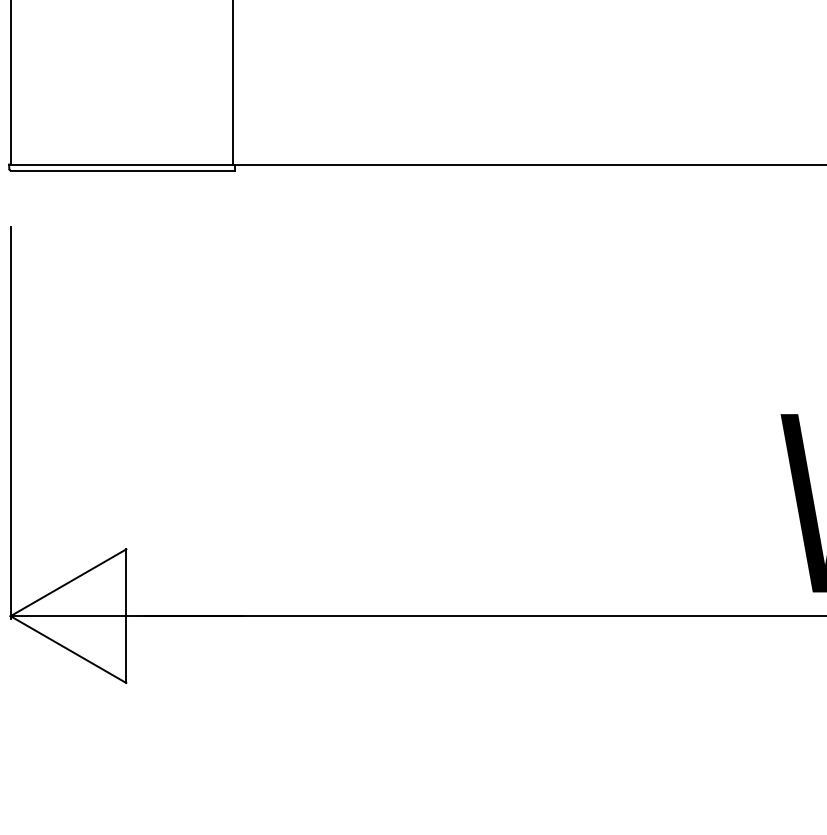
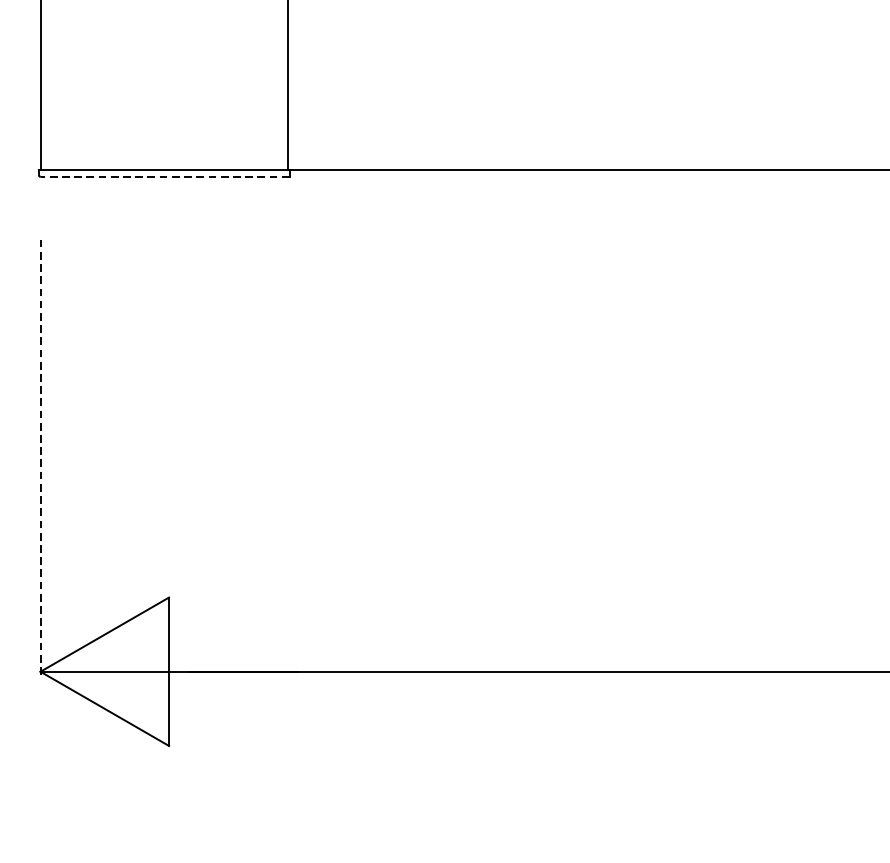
line: (122, 170) -> (164, 176), solid -> dashed
line: (10, 423) -> (40, 457), solid -> dashed

